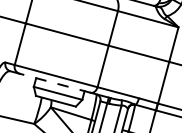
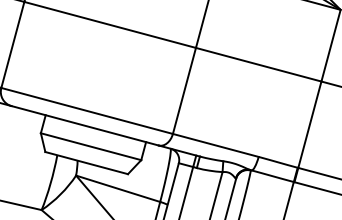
line: (55, 83) -> (85, 126), dashed -> solid

